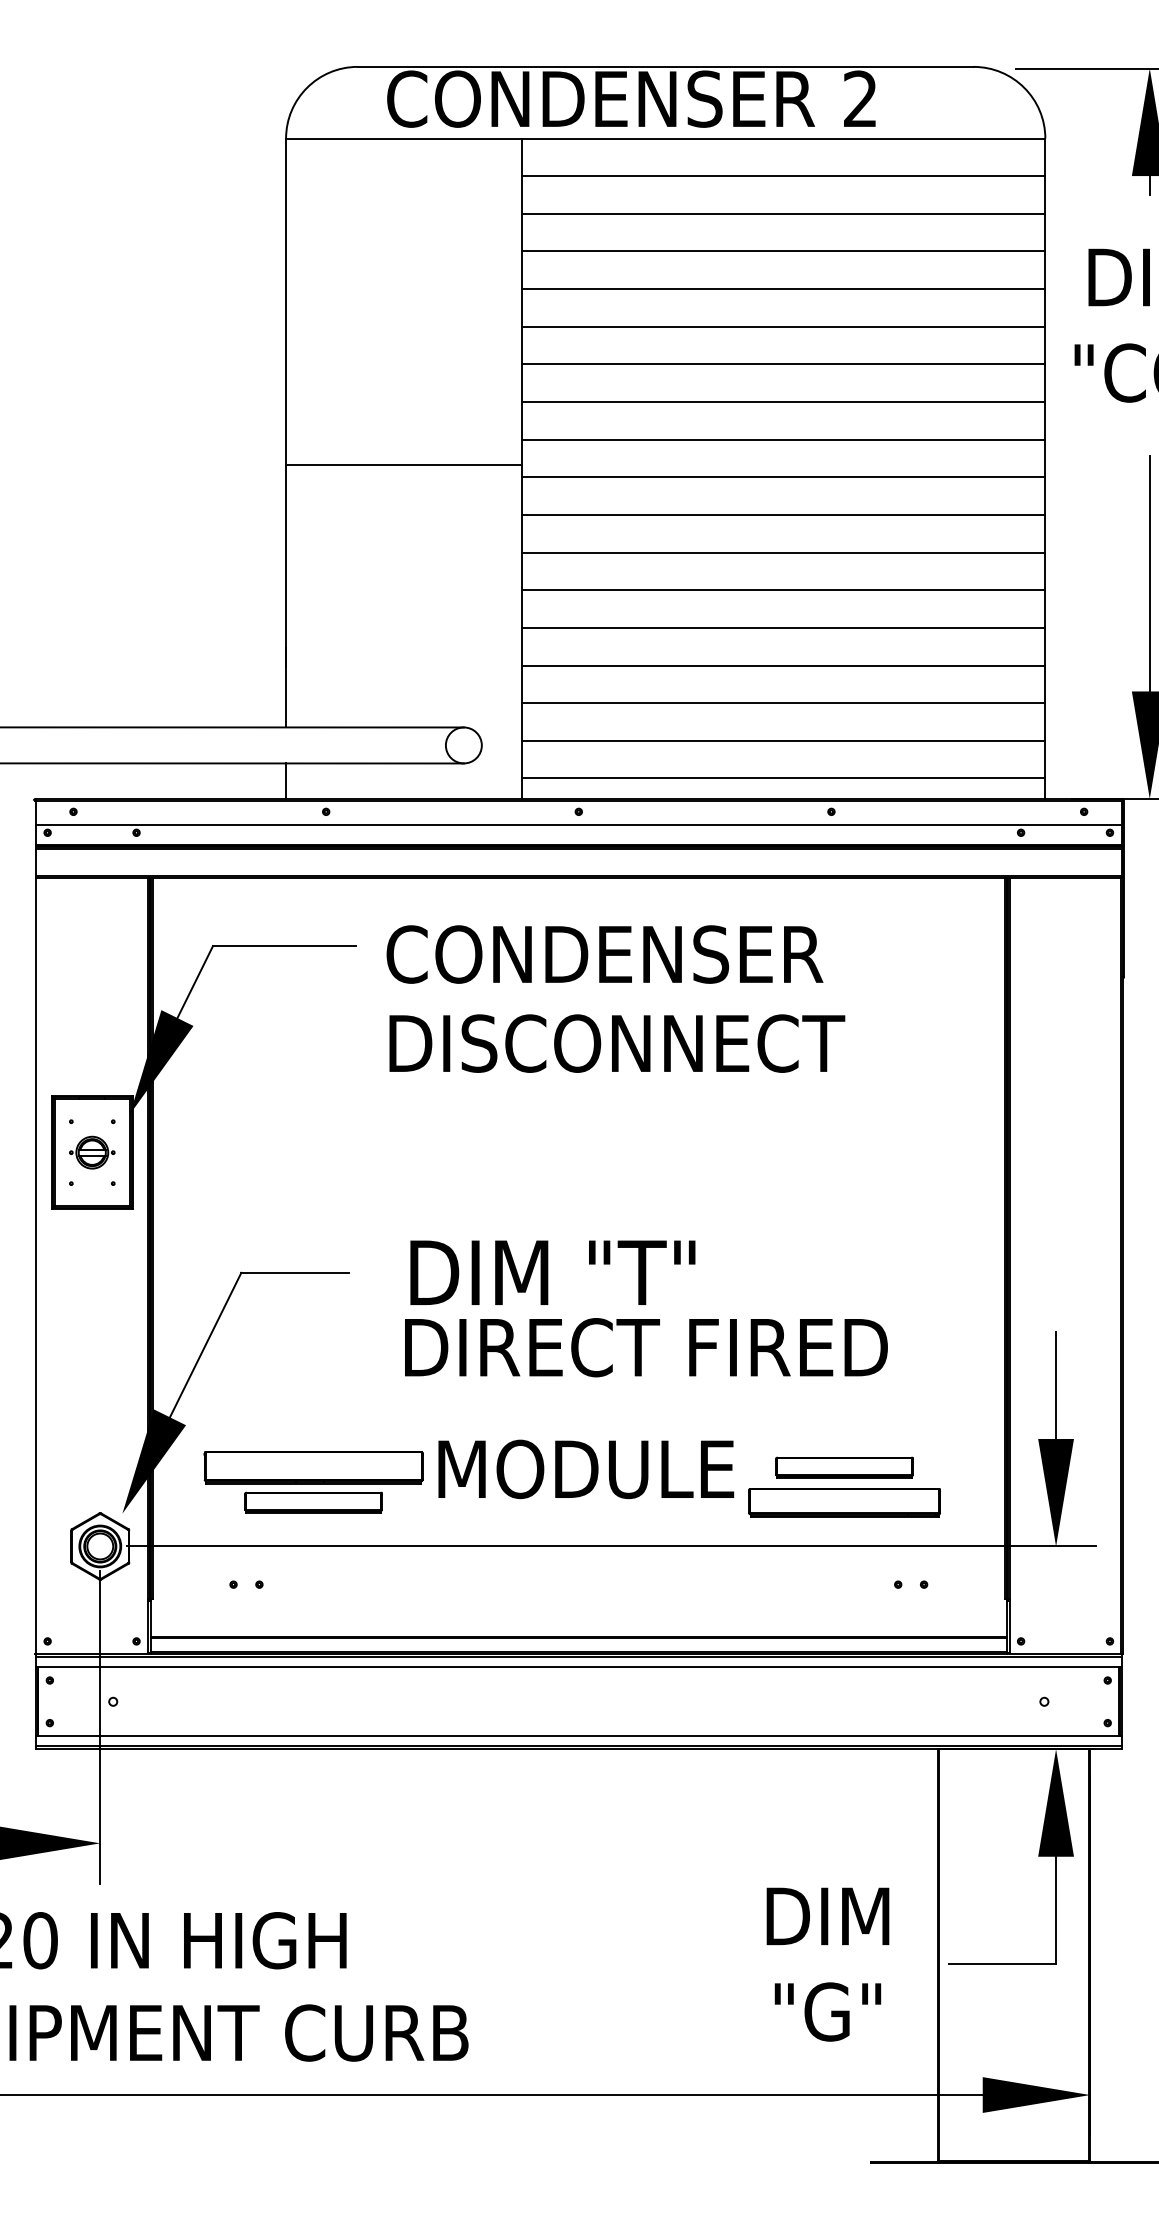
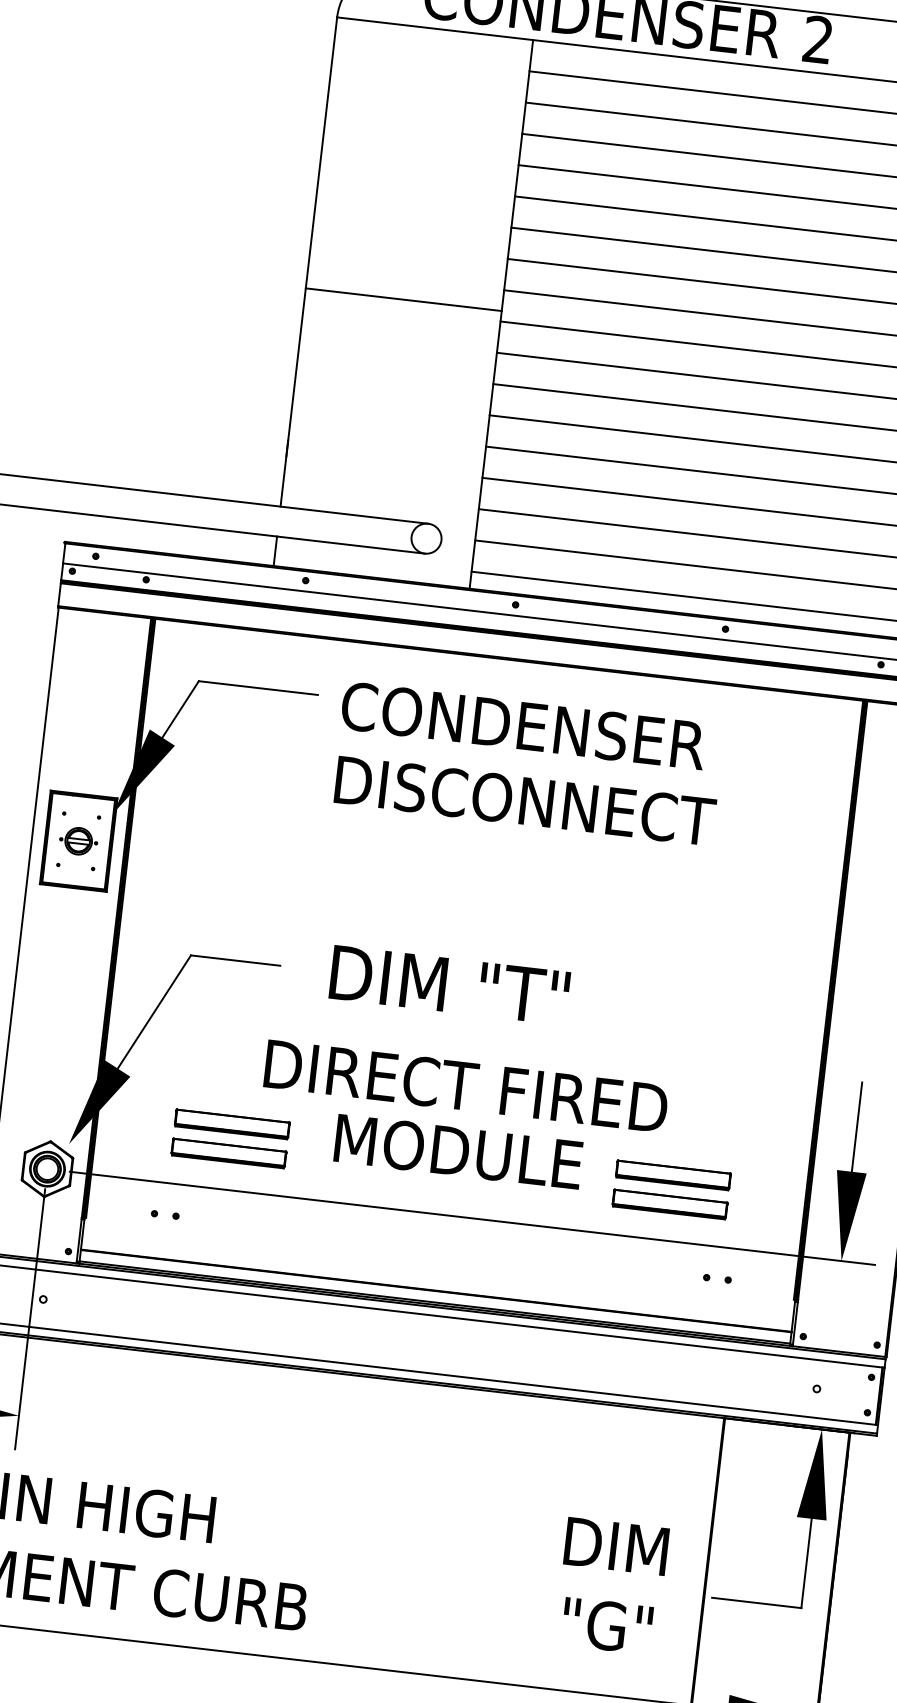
text: (646, 1347) -> (466, 1086), moved
part: (313, 1467) -> (232, 1124), size x0.62
part: (844, 1502) -> (669, 1204), size x0.71

